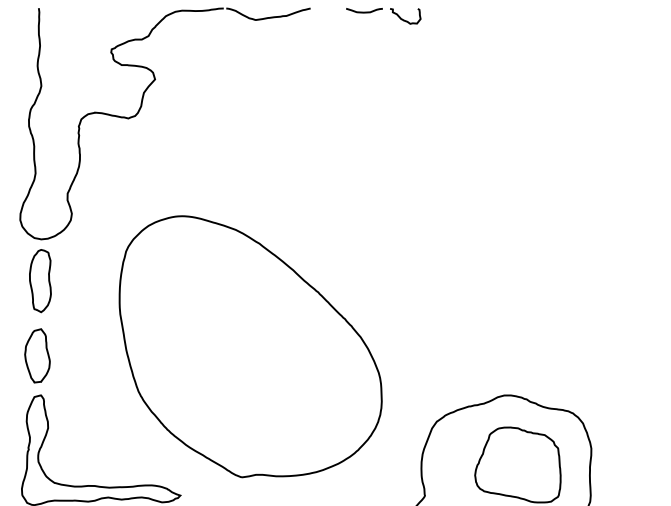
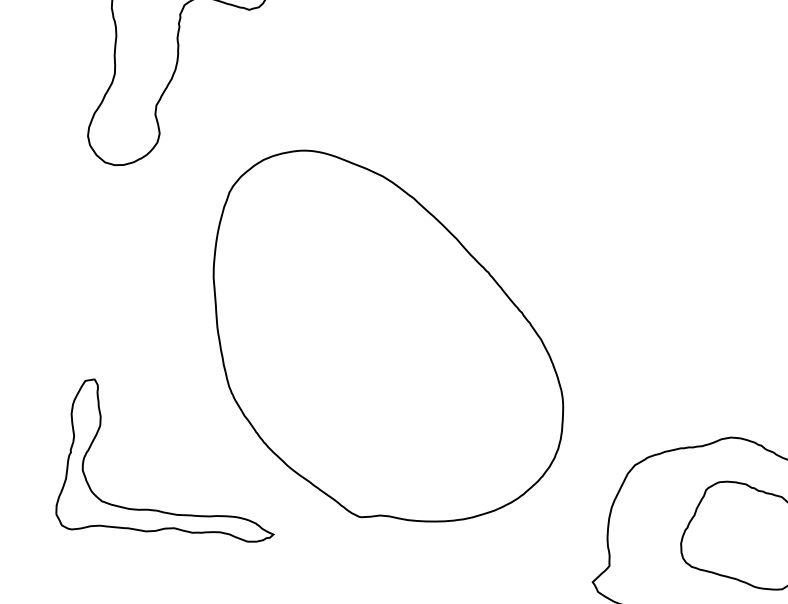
part: (40, 281) -> (108, 222), removed
part: (37, 355) -> (94, 324), removed

